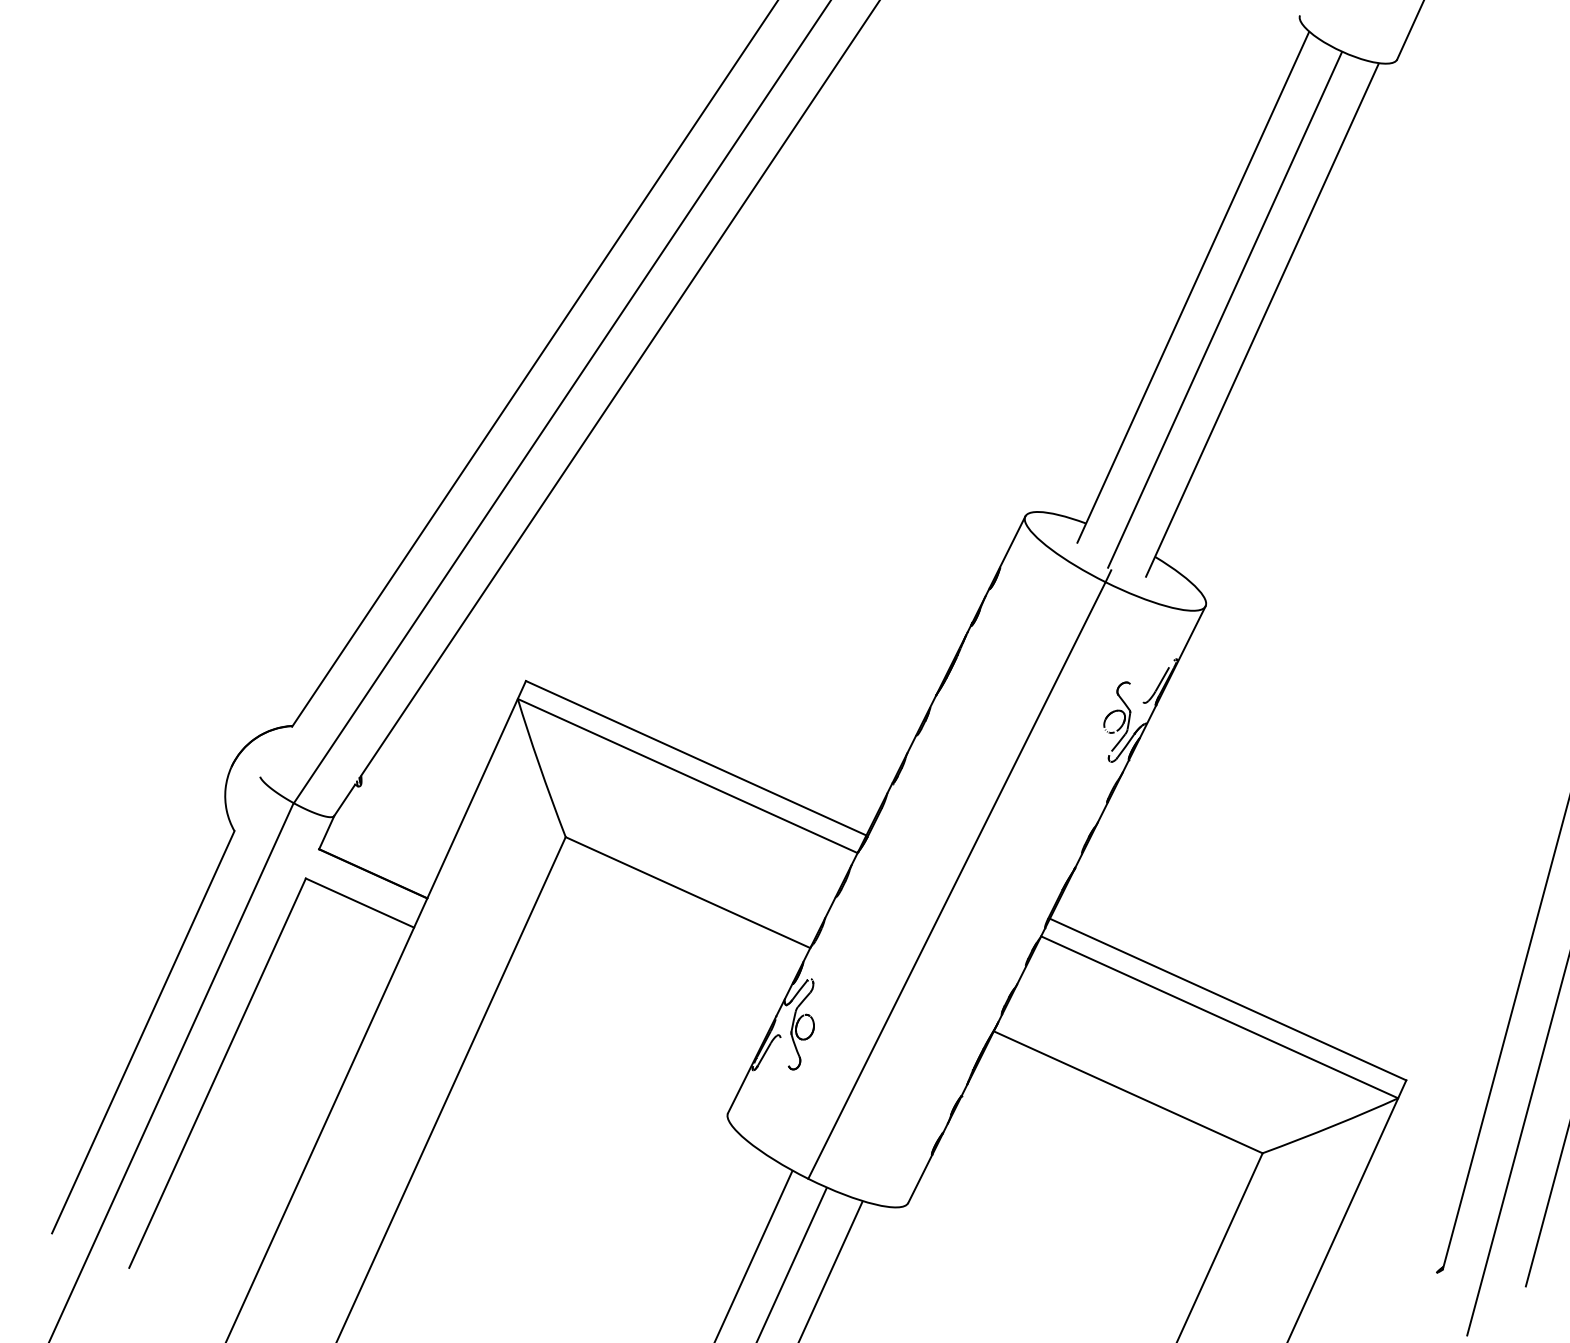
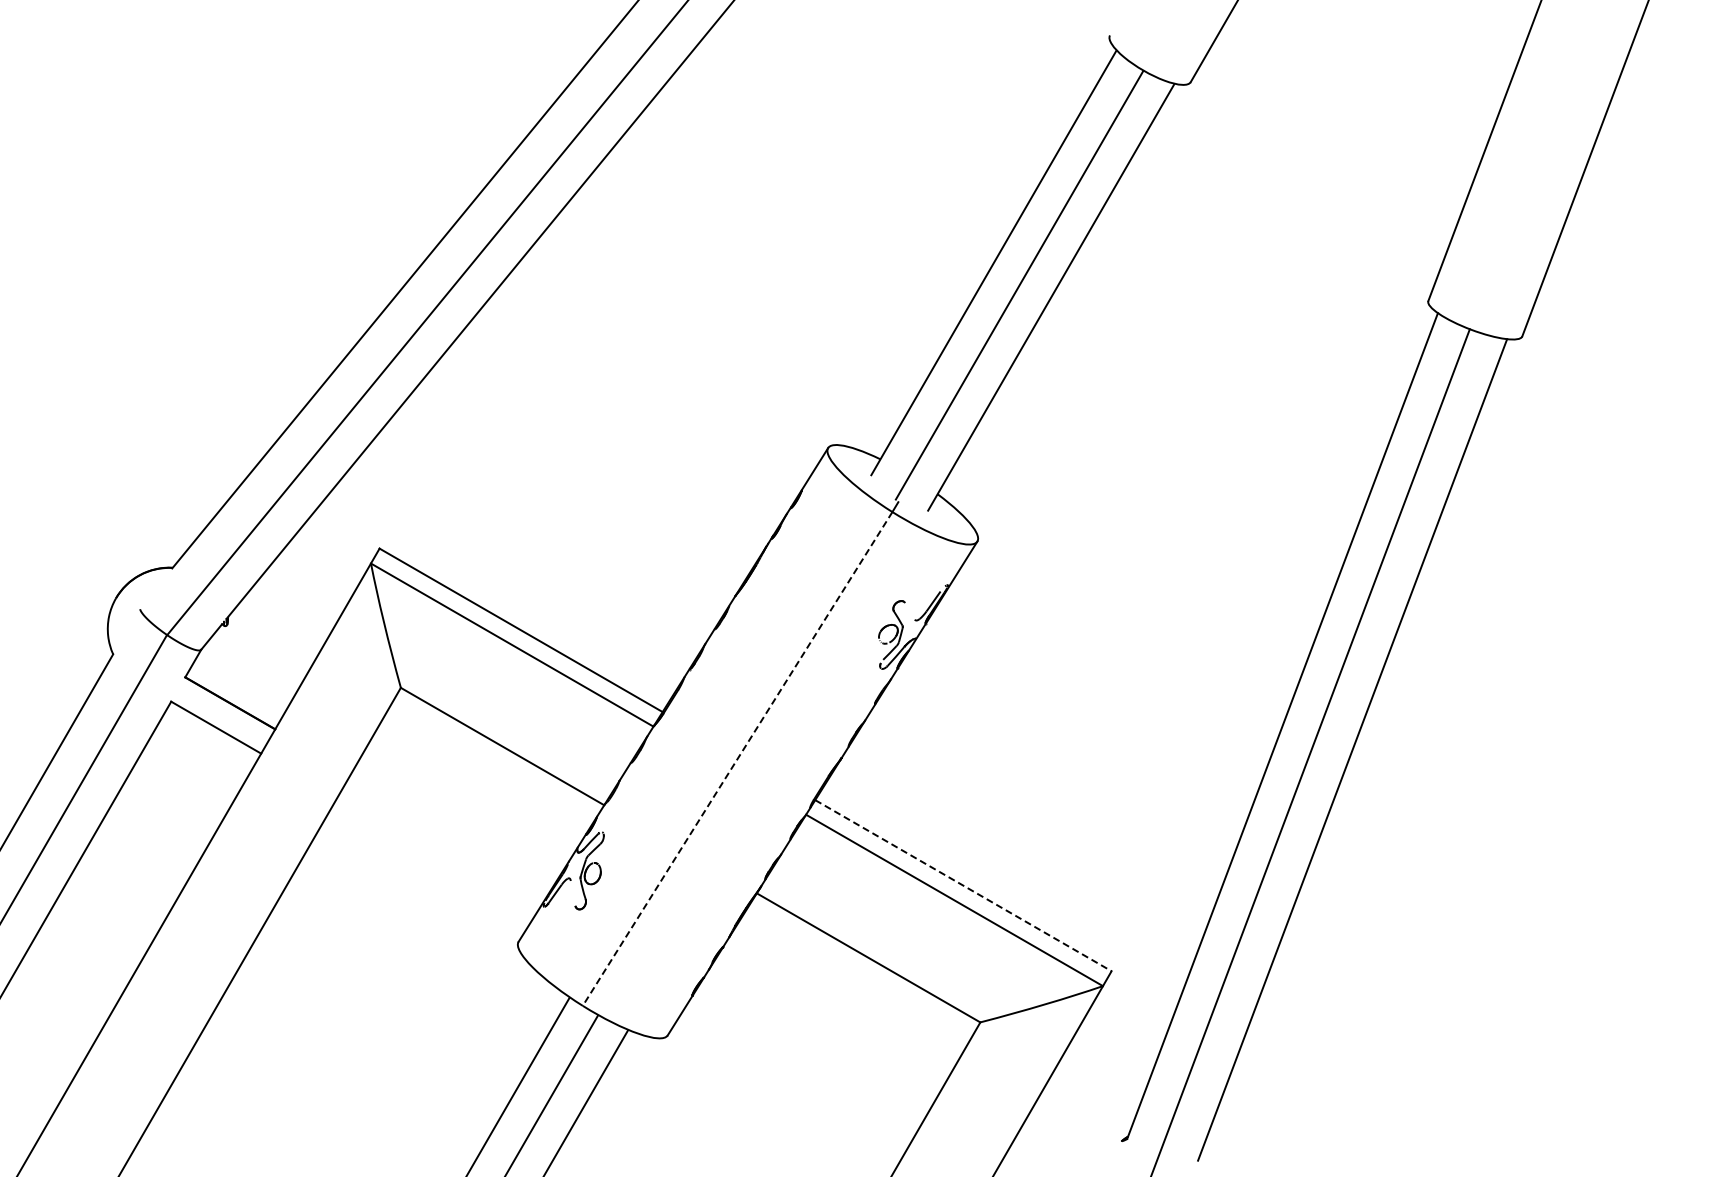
line: (956, 881) -> (737, 759), solid -> dashed
line: (1228, 999) -> (963, 885), solid -> dashed

